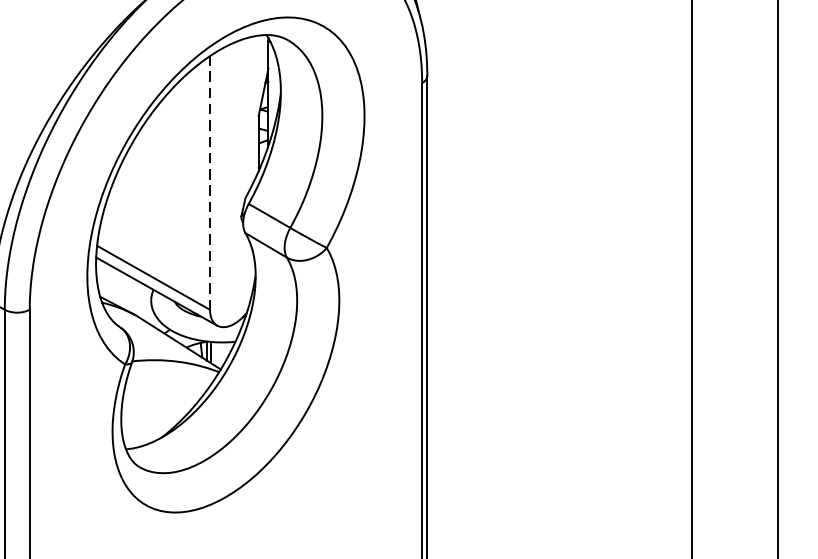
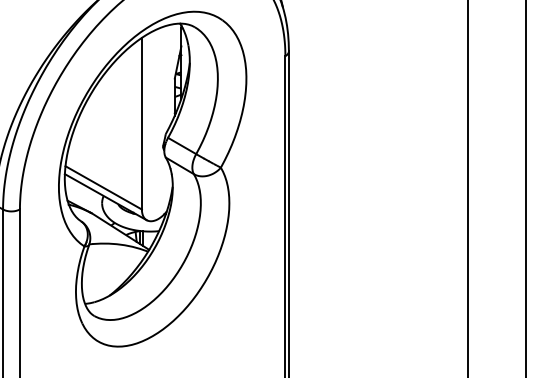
line: (209, 182) -> (141, 123), dashed -> solid

